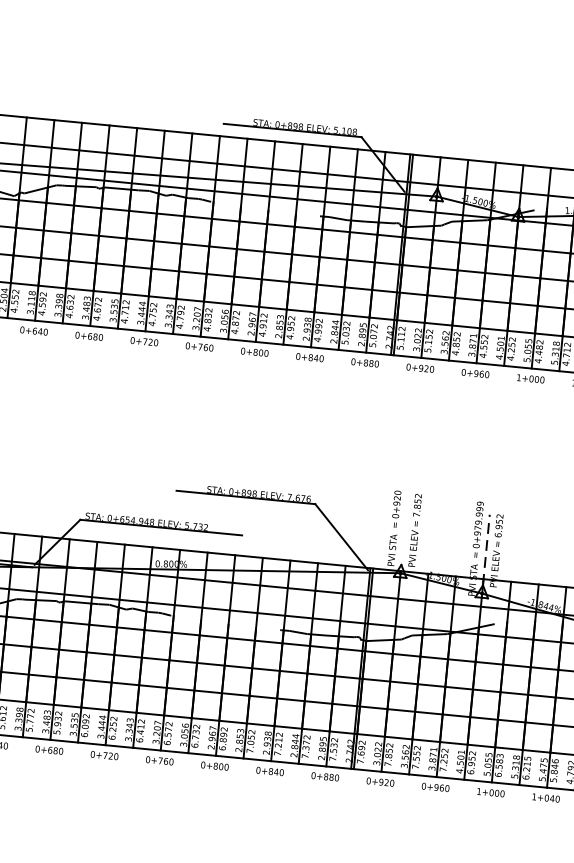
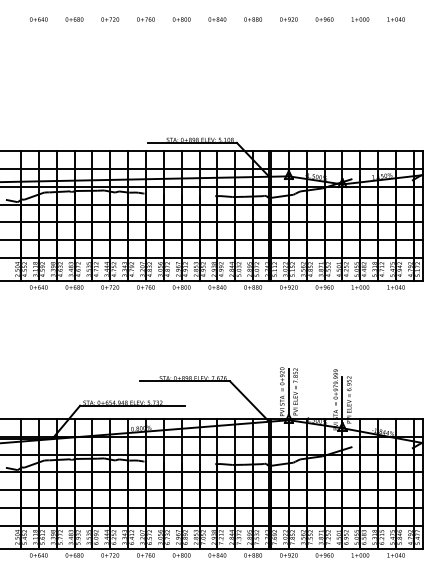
line: (404, 528) -> (288, 391), added
line: (486, 549) -> (342, 399), dashed -> solid

